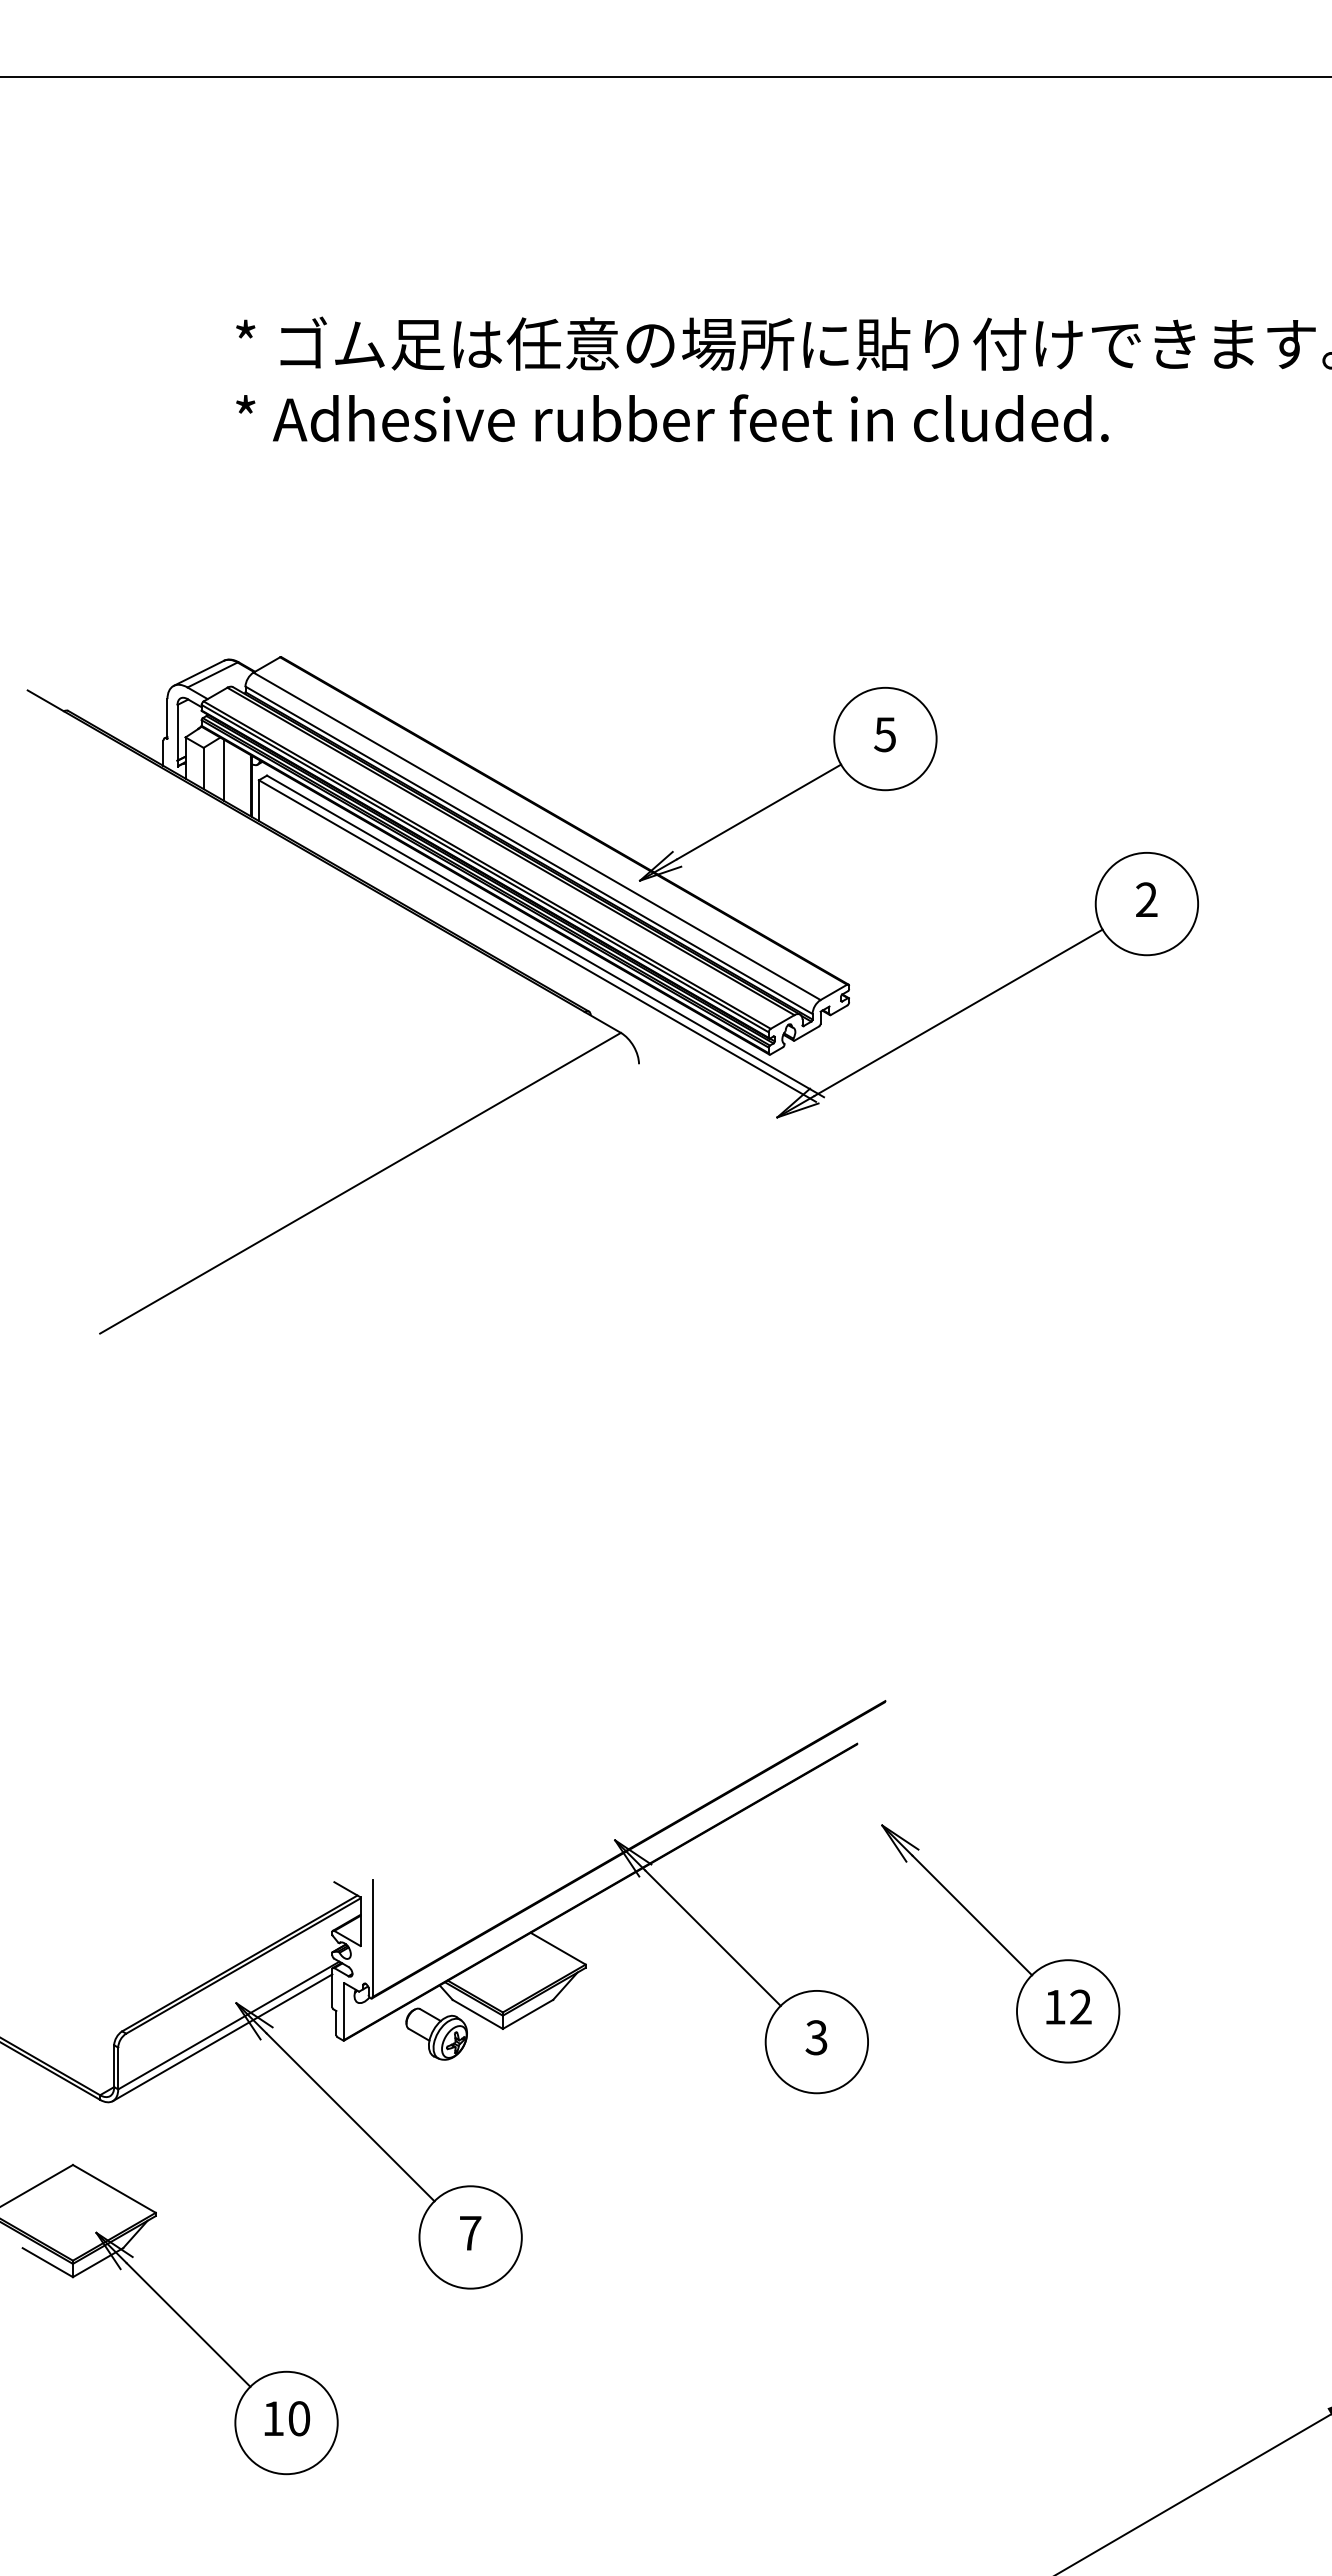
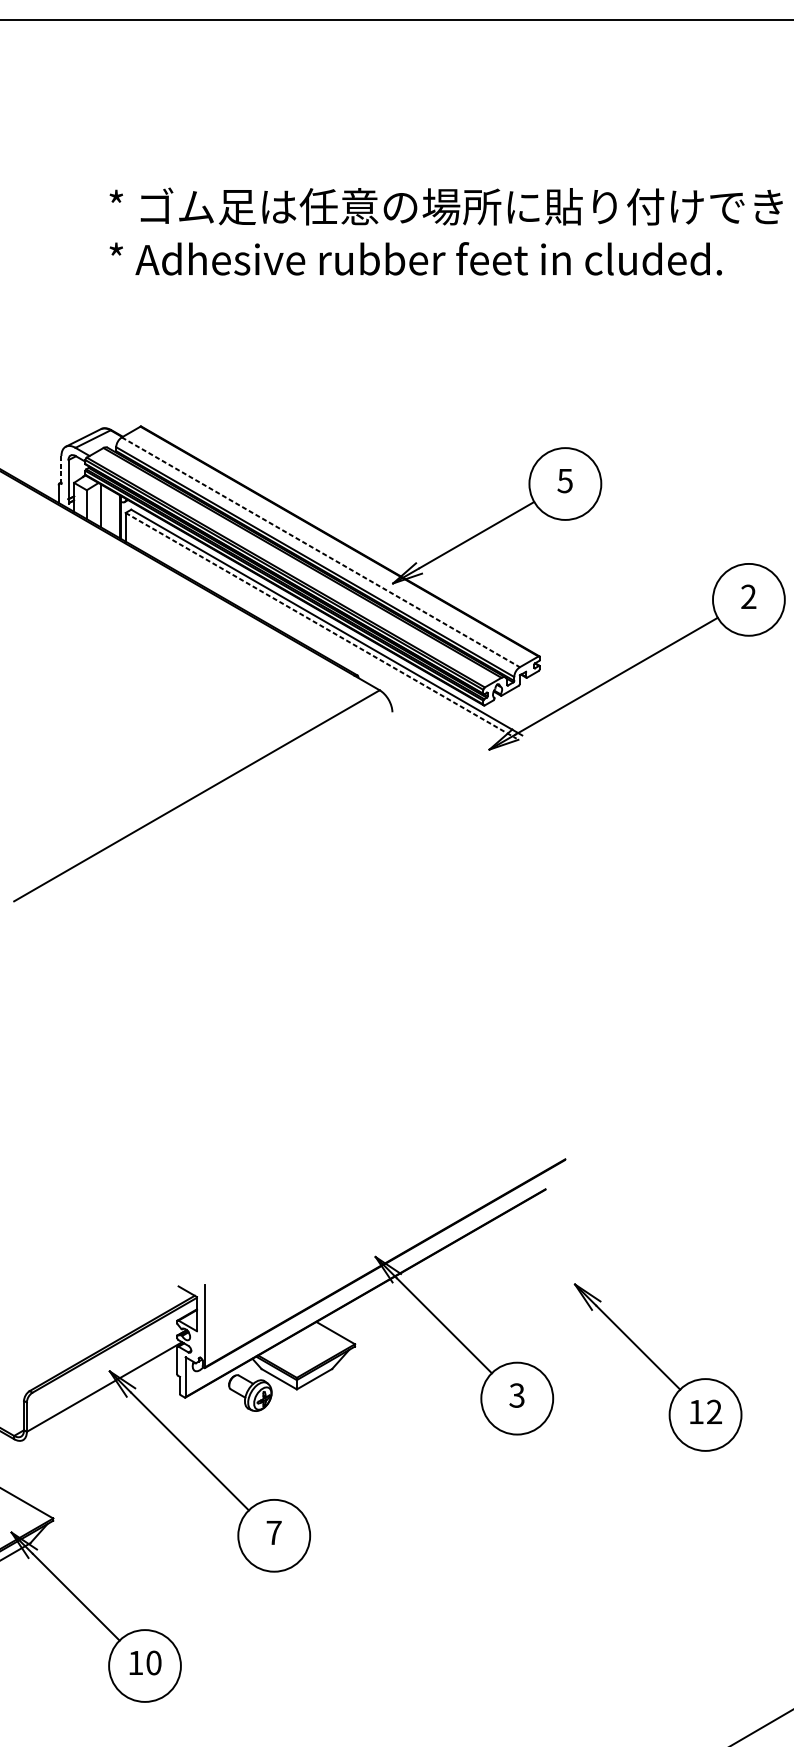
line: (167, 718) -> (61, 469), solid -> dashed
line: (537, 836) -> (321, 552), solid -> dashed
line: (537, 941) -> (321, 626), solid -> dashed
part: (1000, 1943) -> (658, 1367), moved
line: (222, 2037) -> (100, 1395), removed

